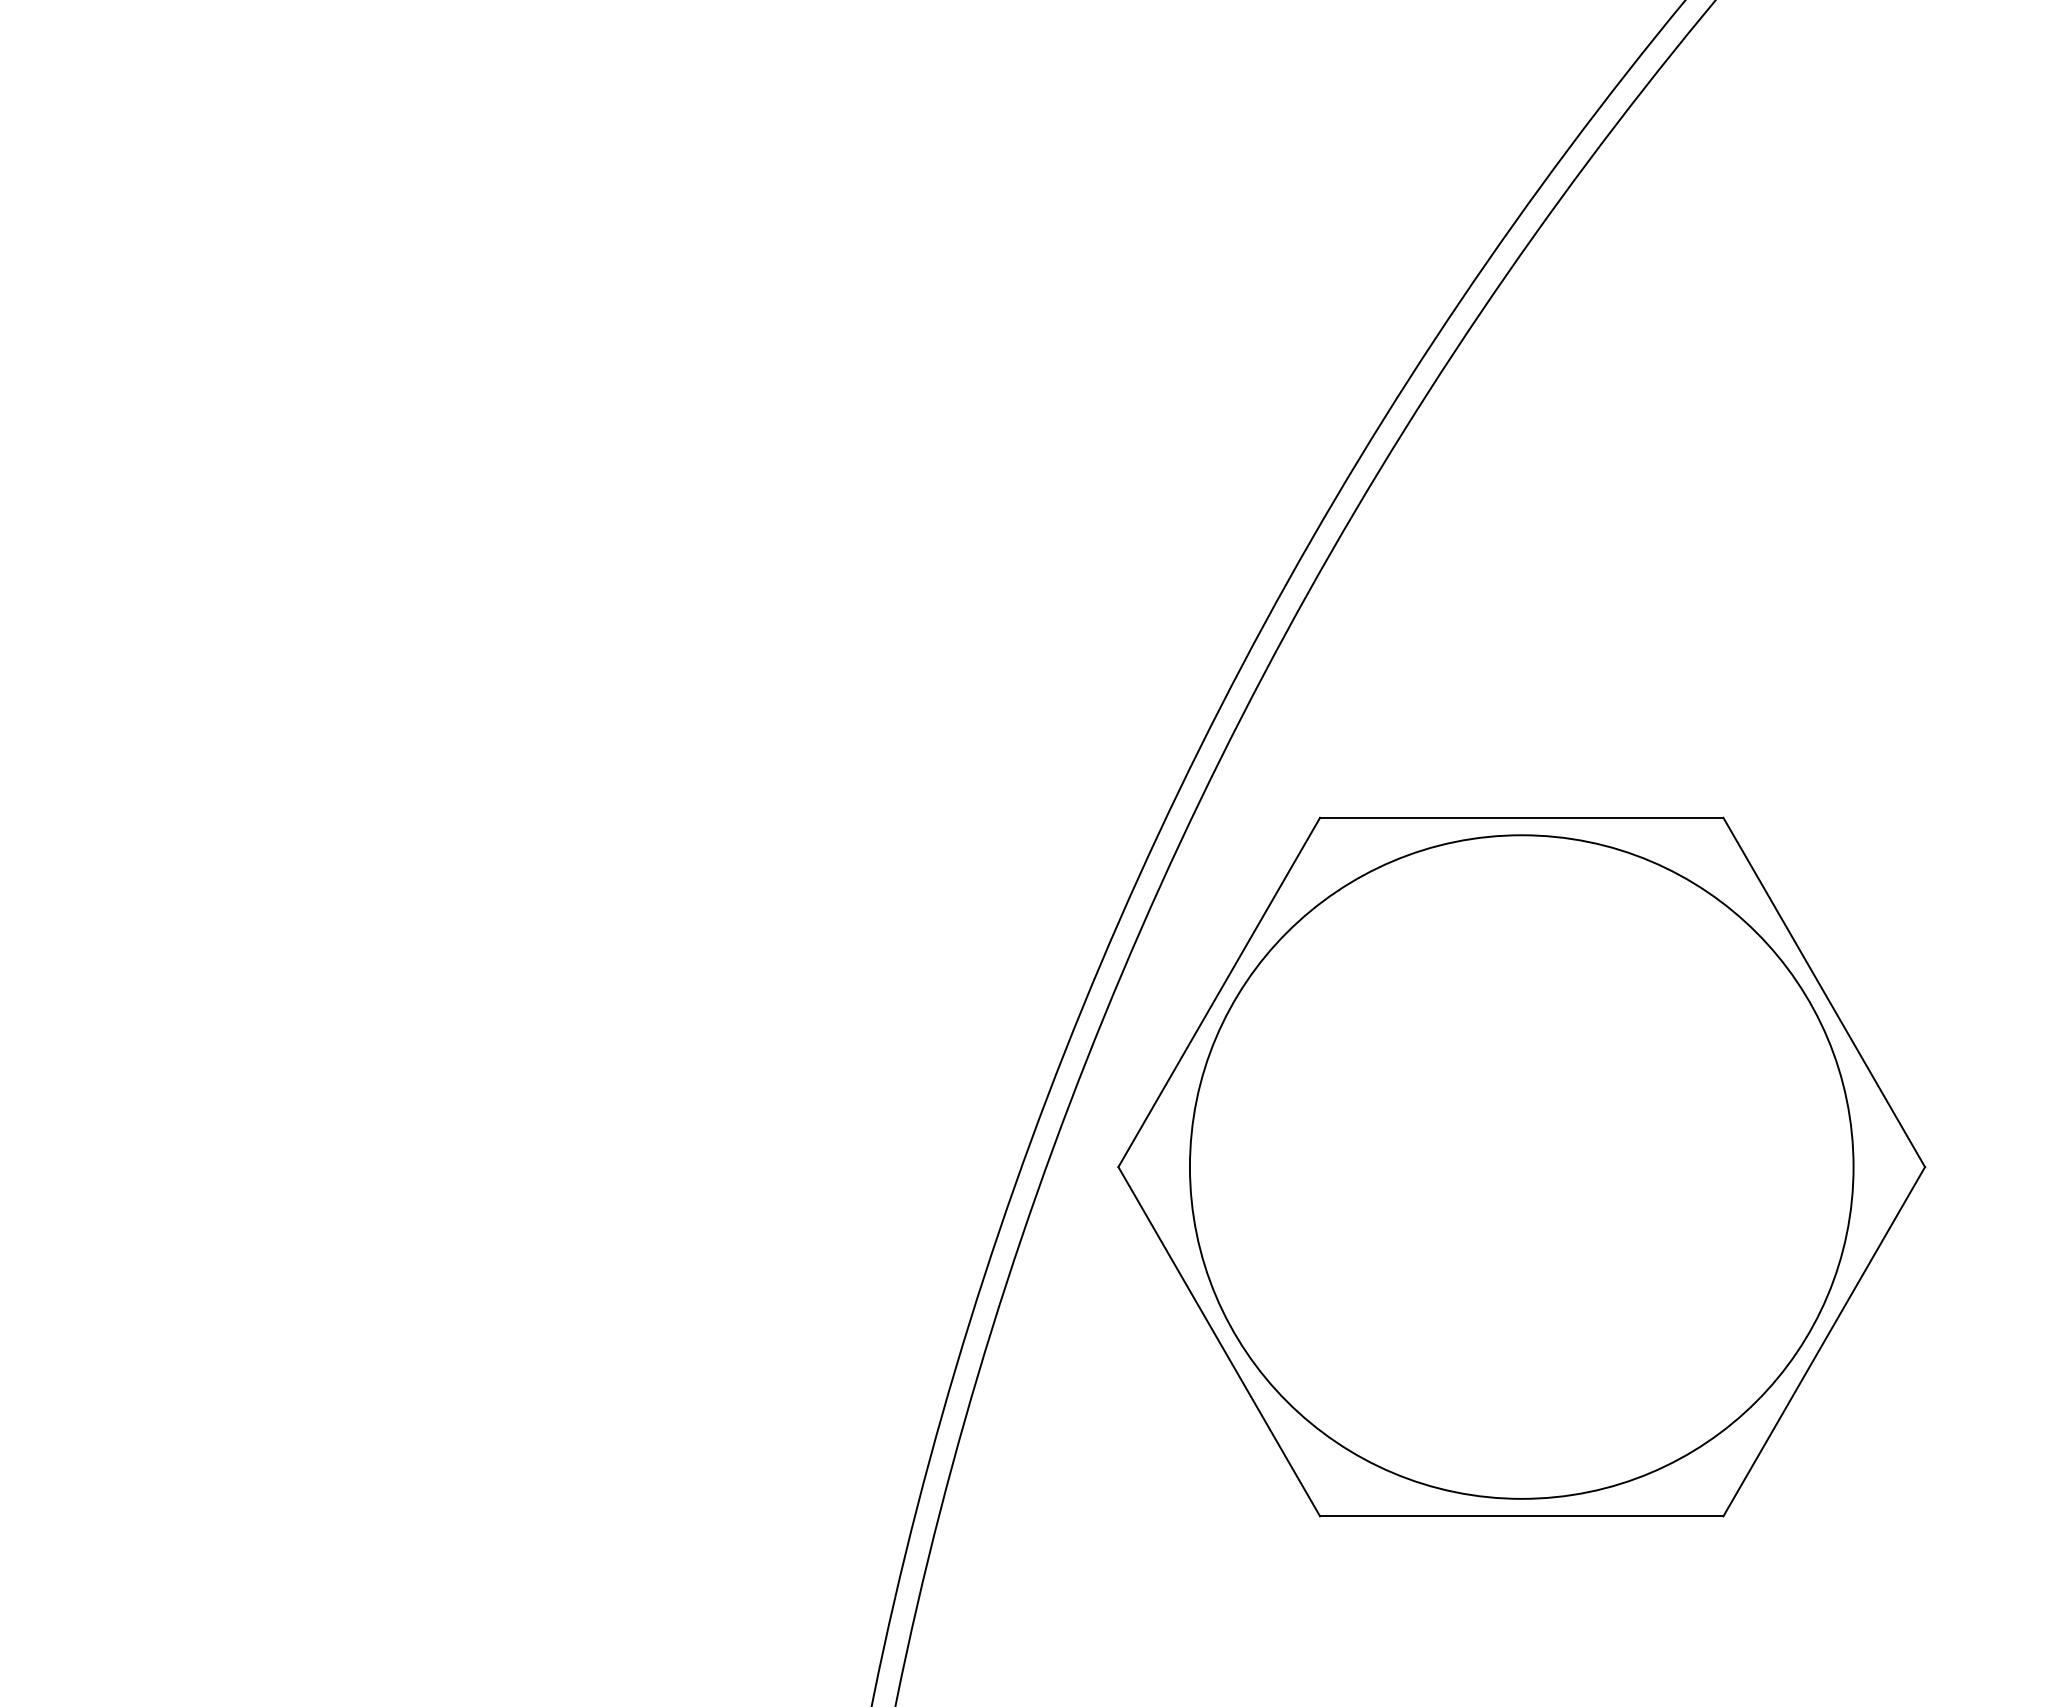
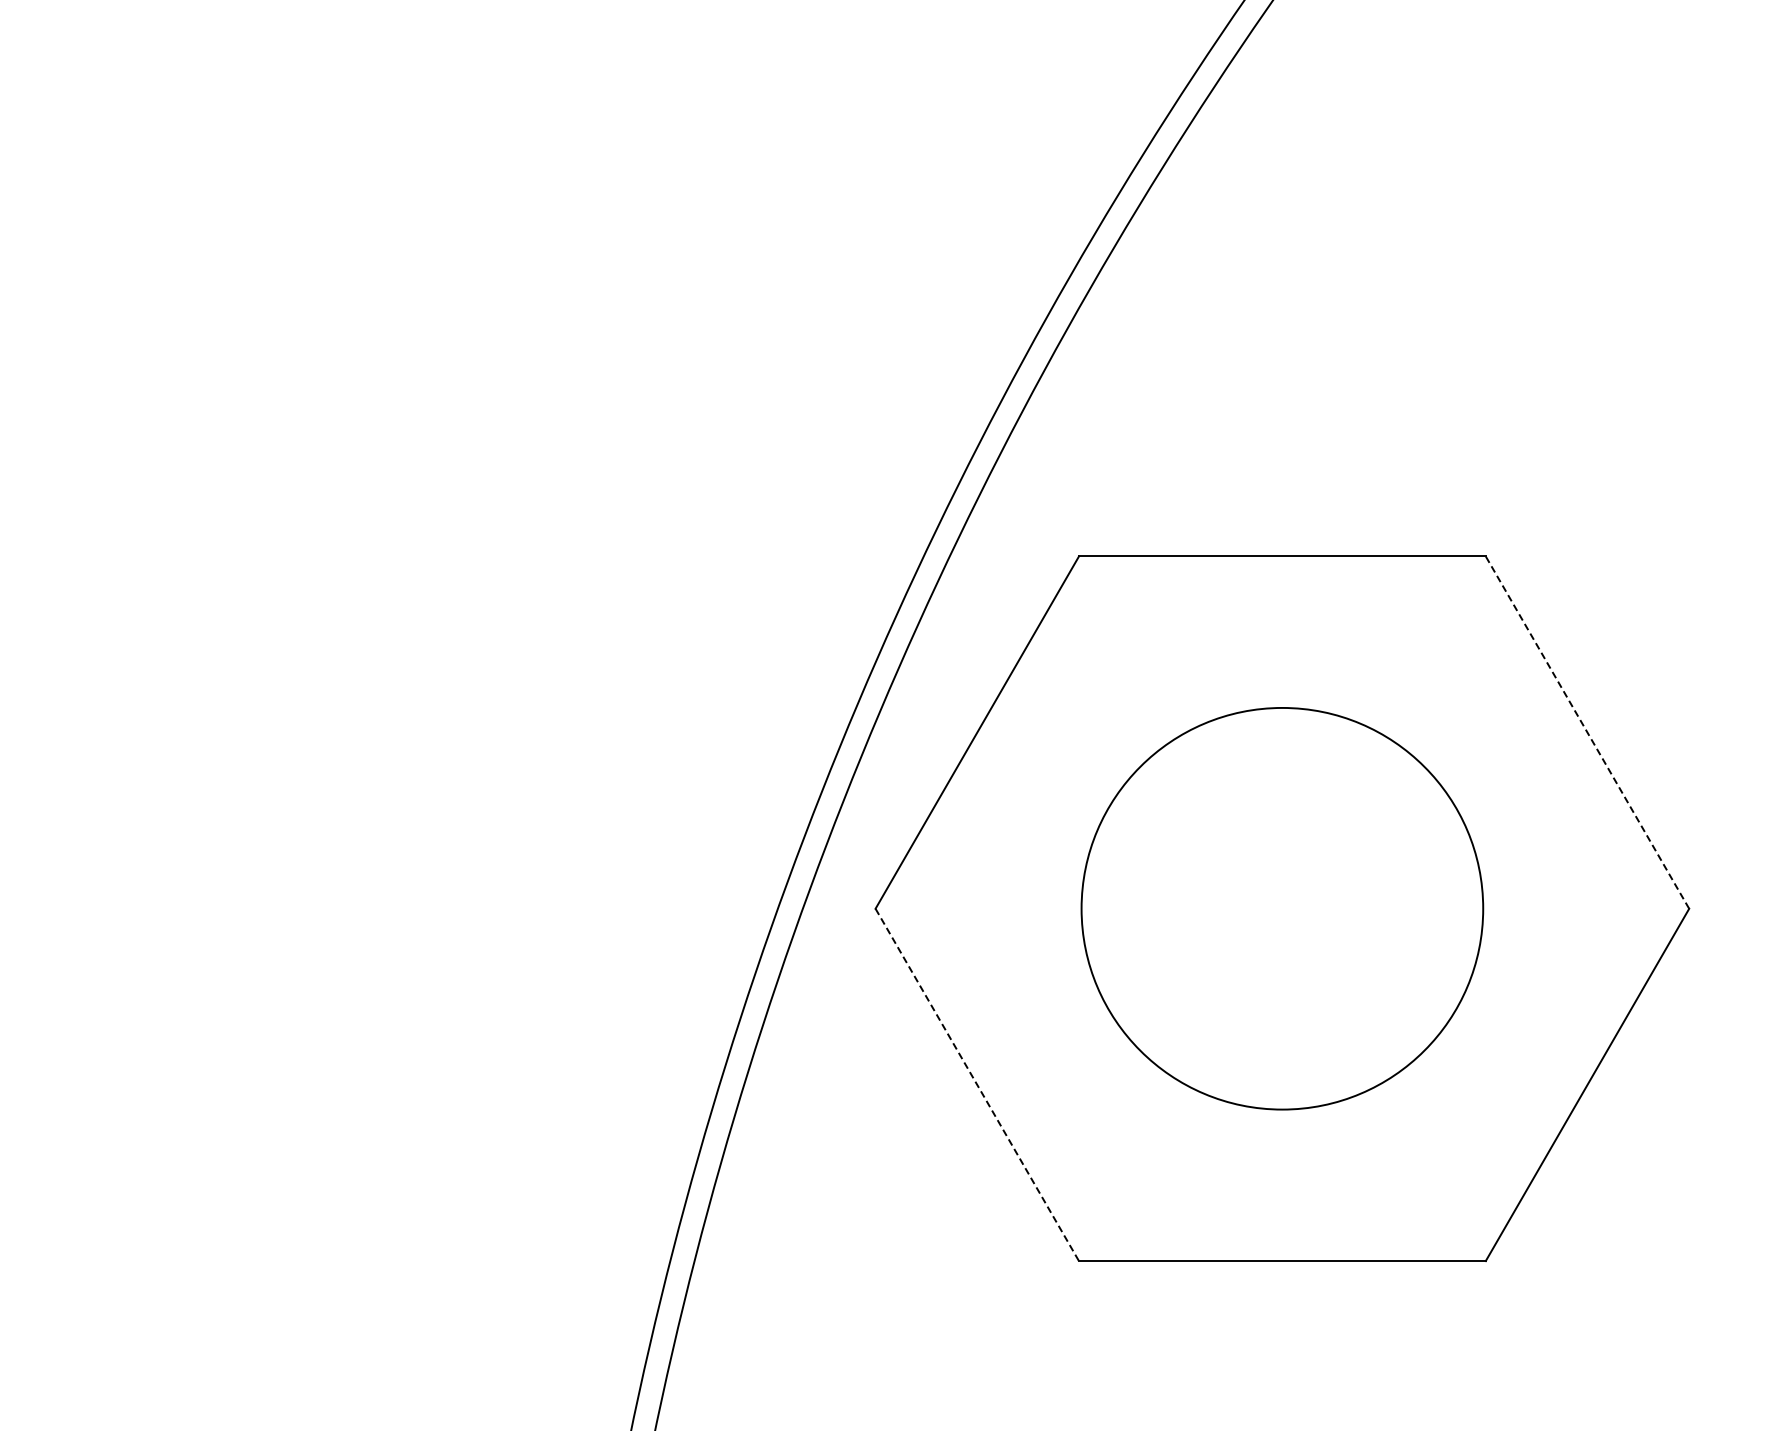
line: (1824, 992) -> (1587, 732), solid -> dashed
circle: (1521, 1166) -> (1282, 908), size x0.6
line: (1219, 1341) -> (977, 1084), solid -> dashed

